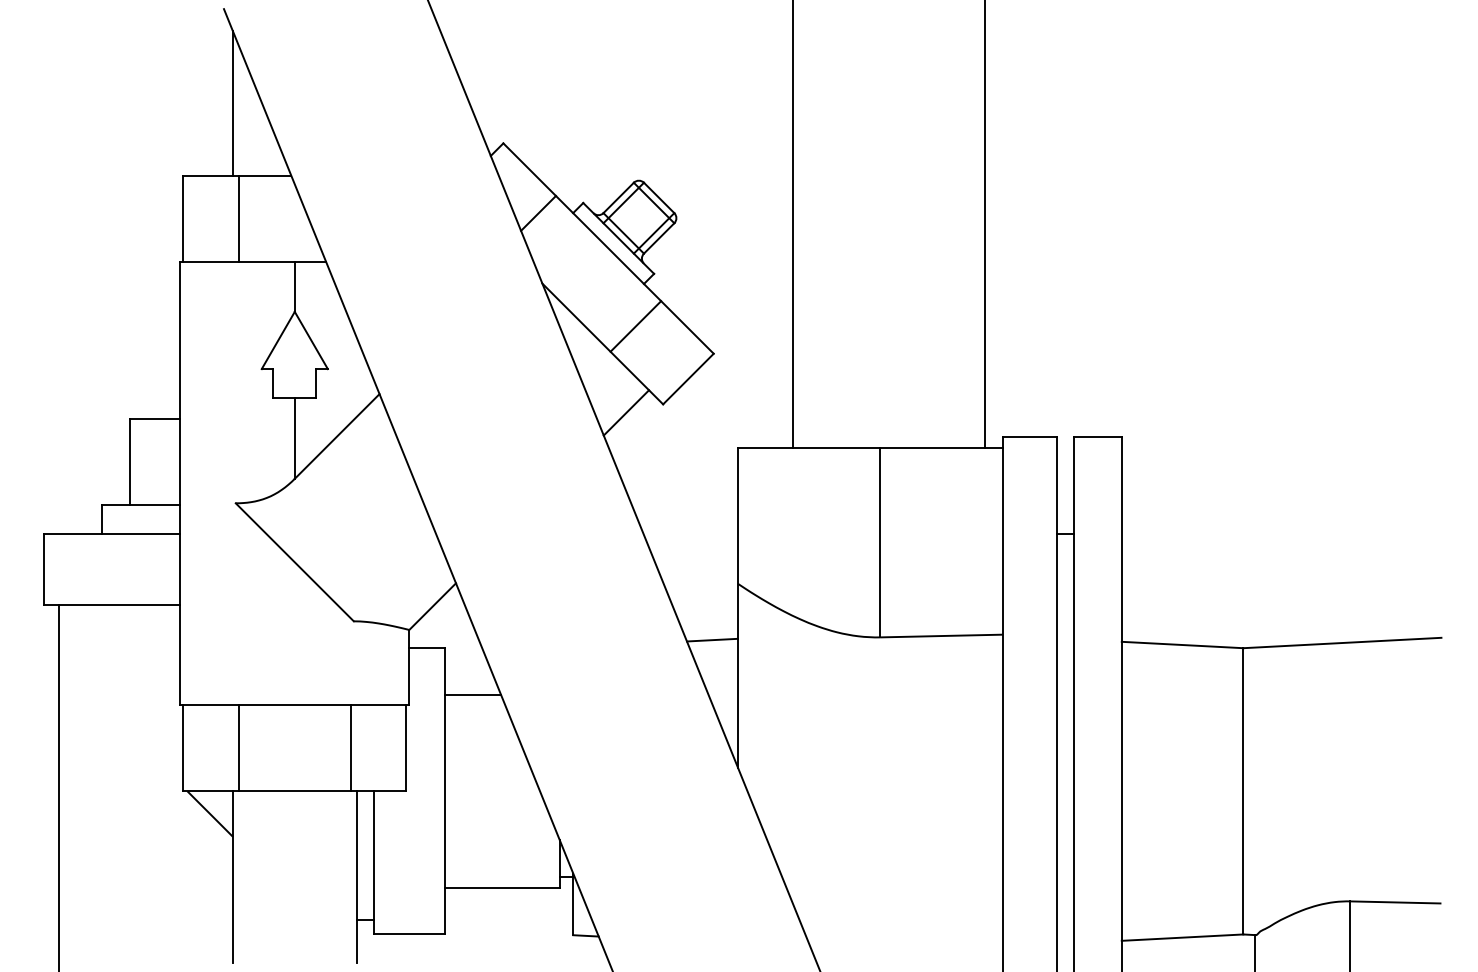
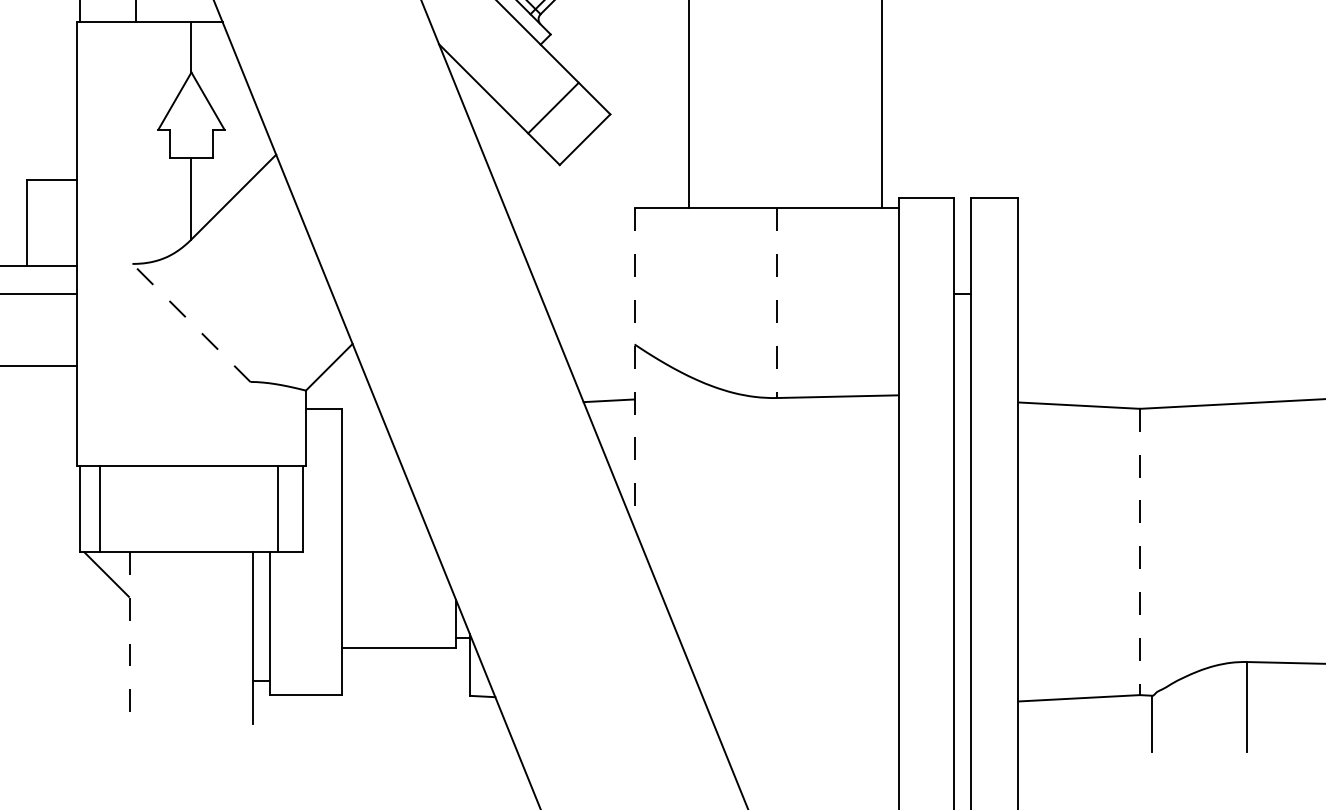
line: (635, 326) -> (553, 108), moved
line: (626, 412) -> (523, 173), removed
line: (880, 542) -> (777, 303), solid -> dashed
line: (294, 561) -> (191, 322), solid -> dashed
line: (737, 607) -> (634, 368), solid -> dashed
line: (473, 695) -> (370, 456), removed
line: (239, 748) -> (100, 509), moved
line: (350, 748) -> (278, 509), moved
line: (1243, 791) -> (1140, 552), solid -> dashed
line: (232, 877) -> (129, 638), solid -> dashed

